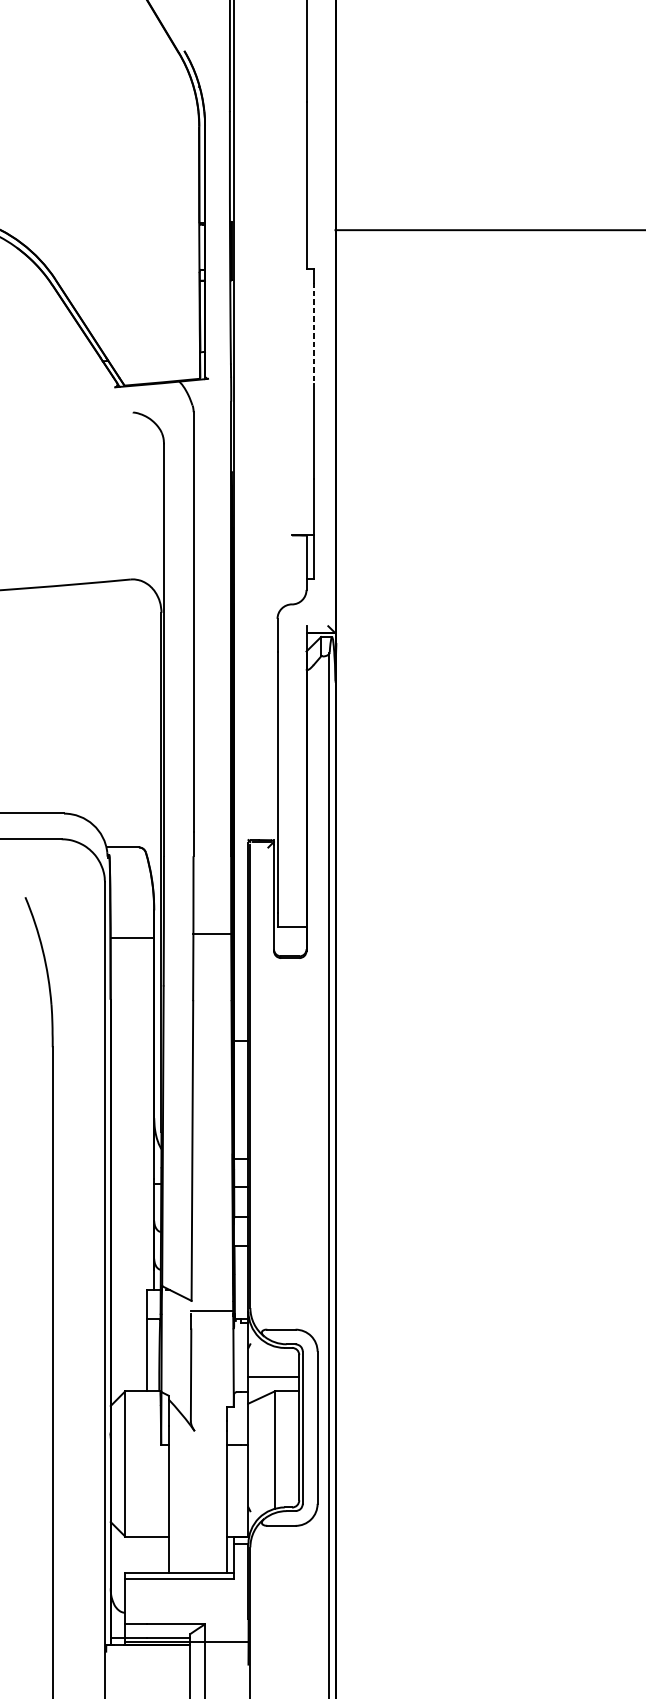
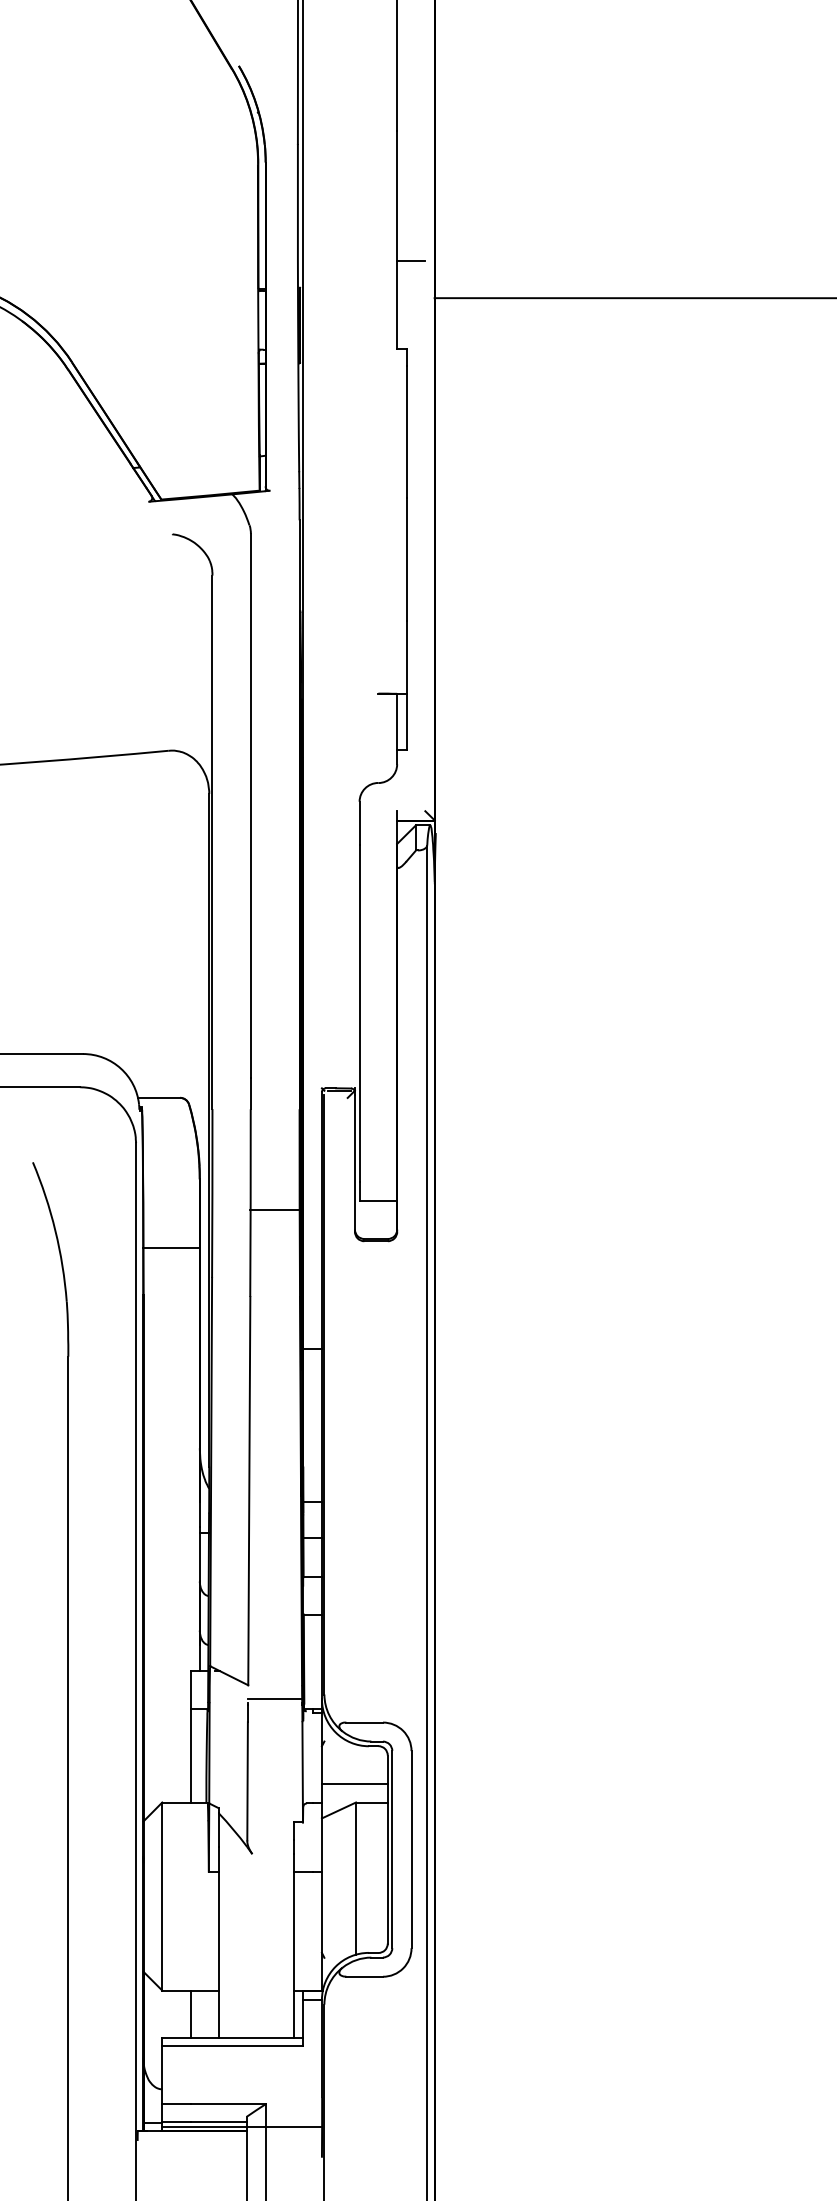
line: (317, 201) -> (411, 261), added
line: (313, 333) -> (406, 431), dashed -> solid
line: (132, 938) -> (171, 1248), moved
line: (147, 1554) -> (190, 2013), added

